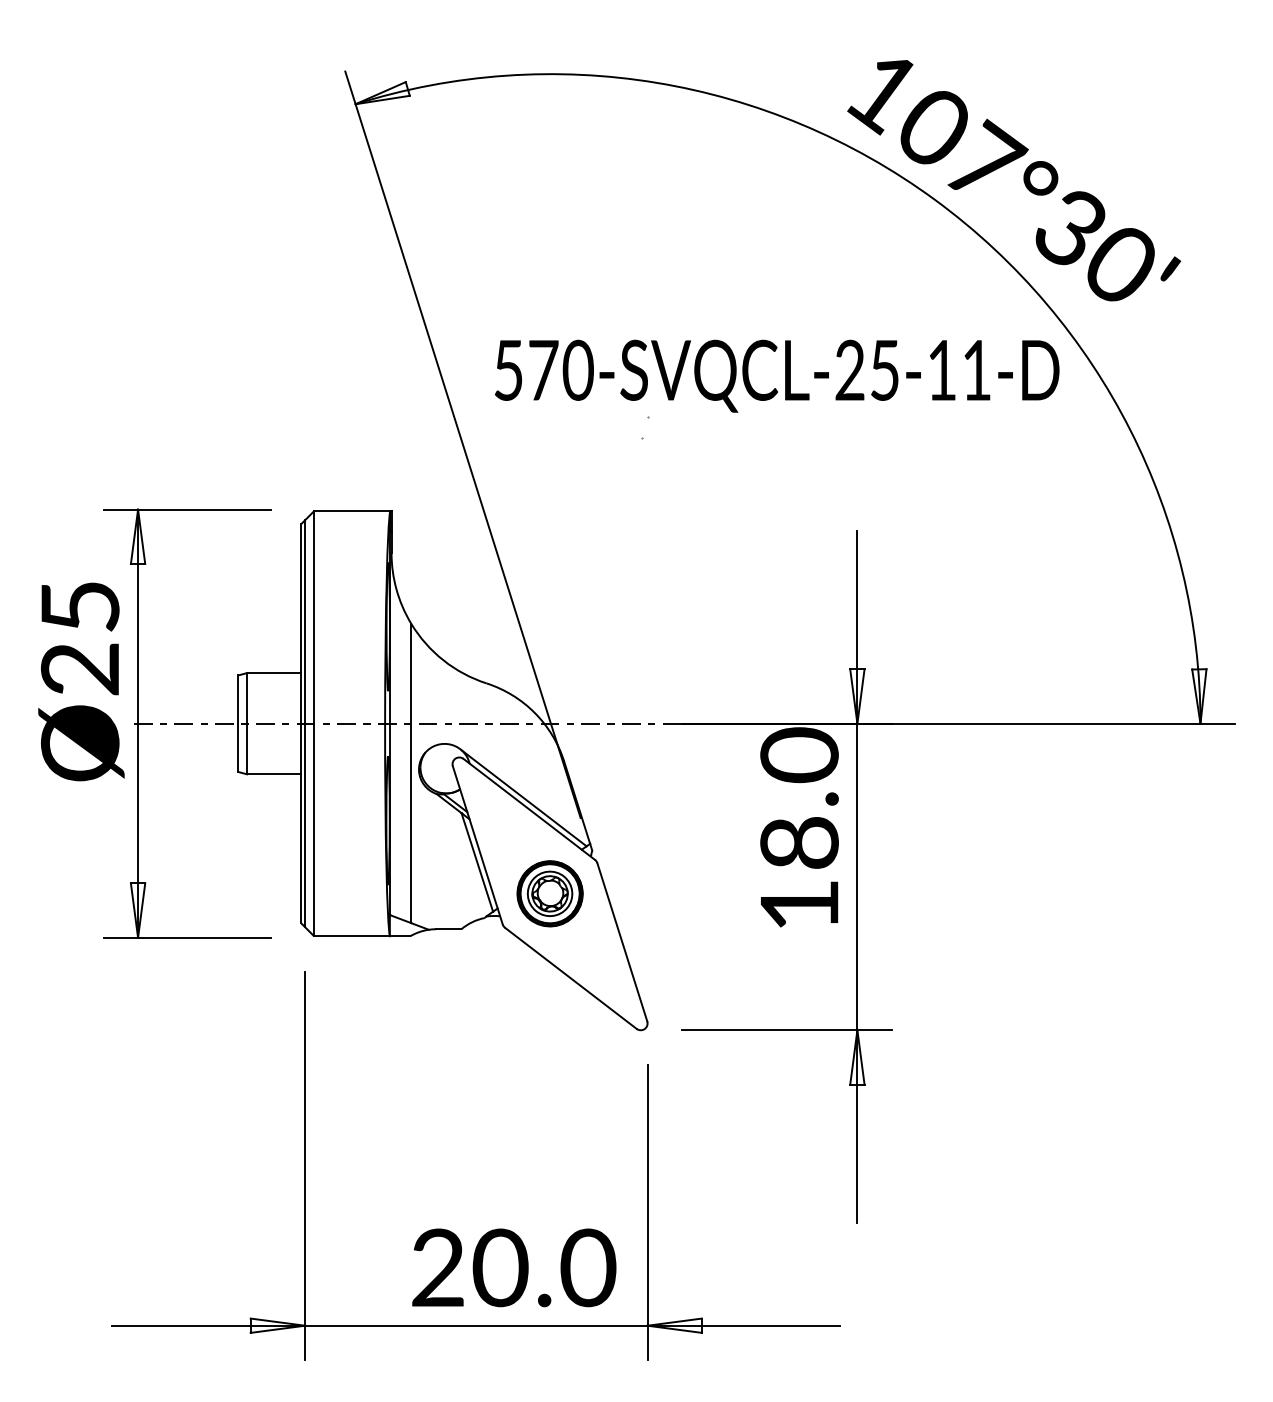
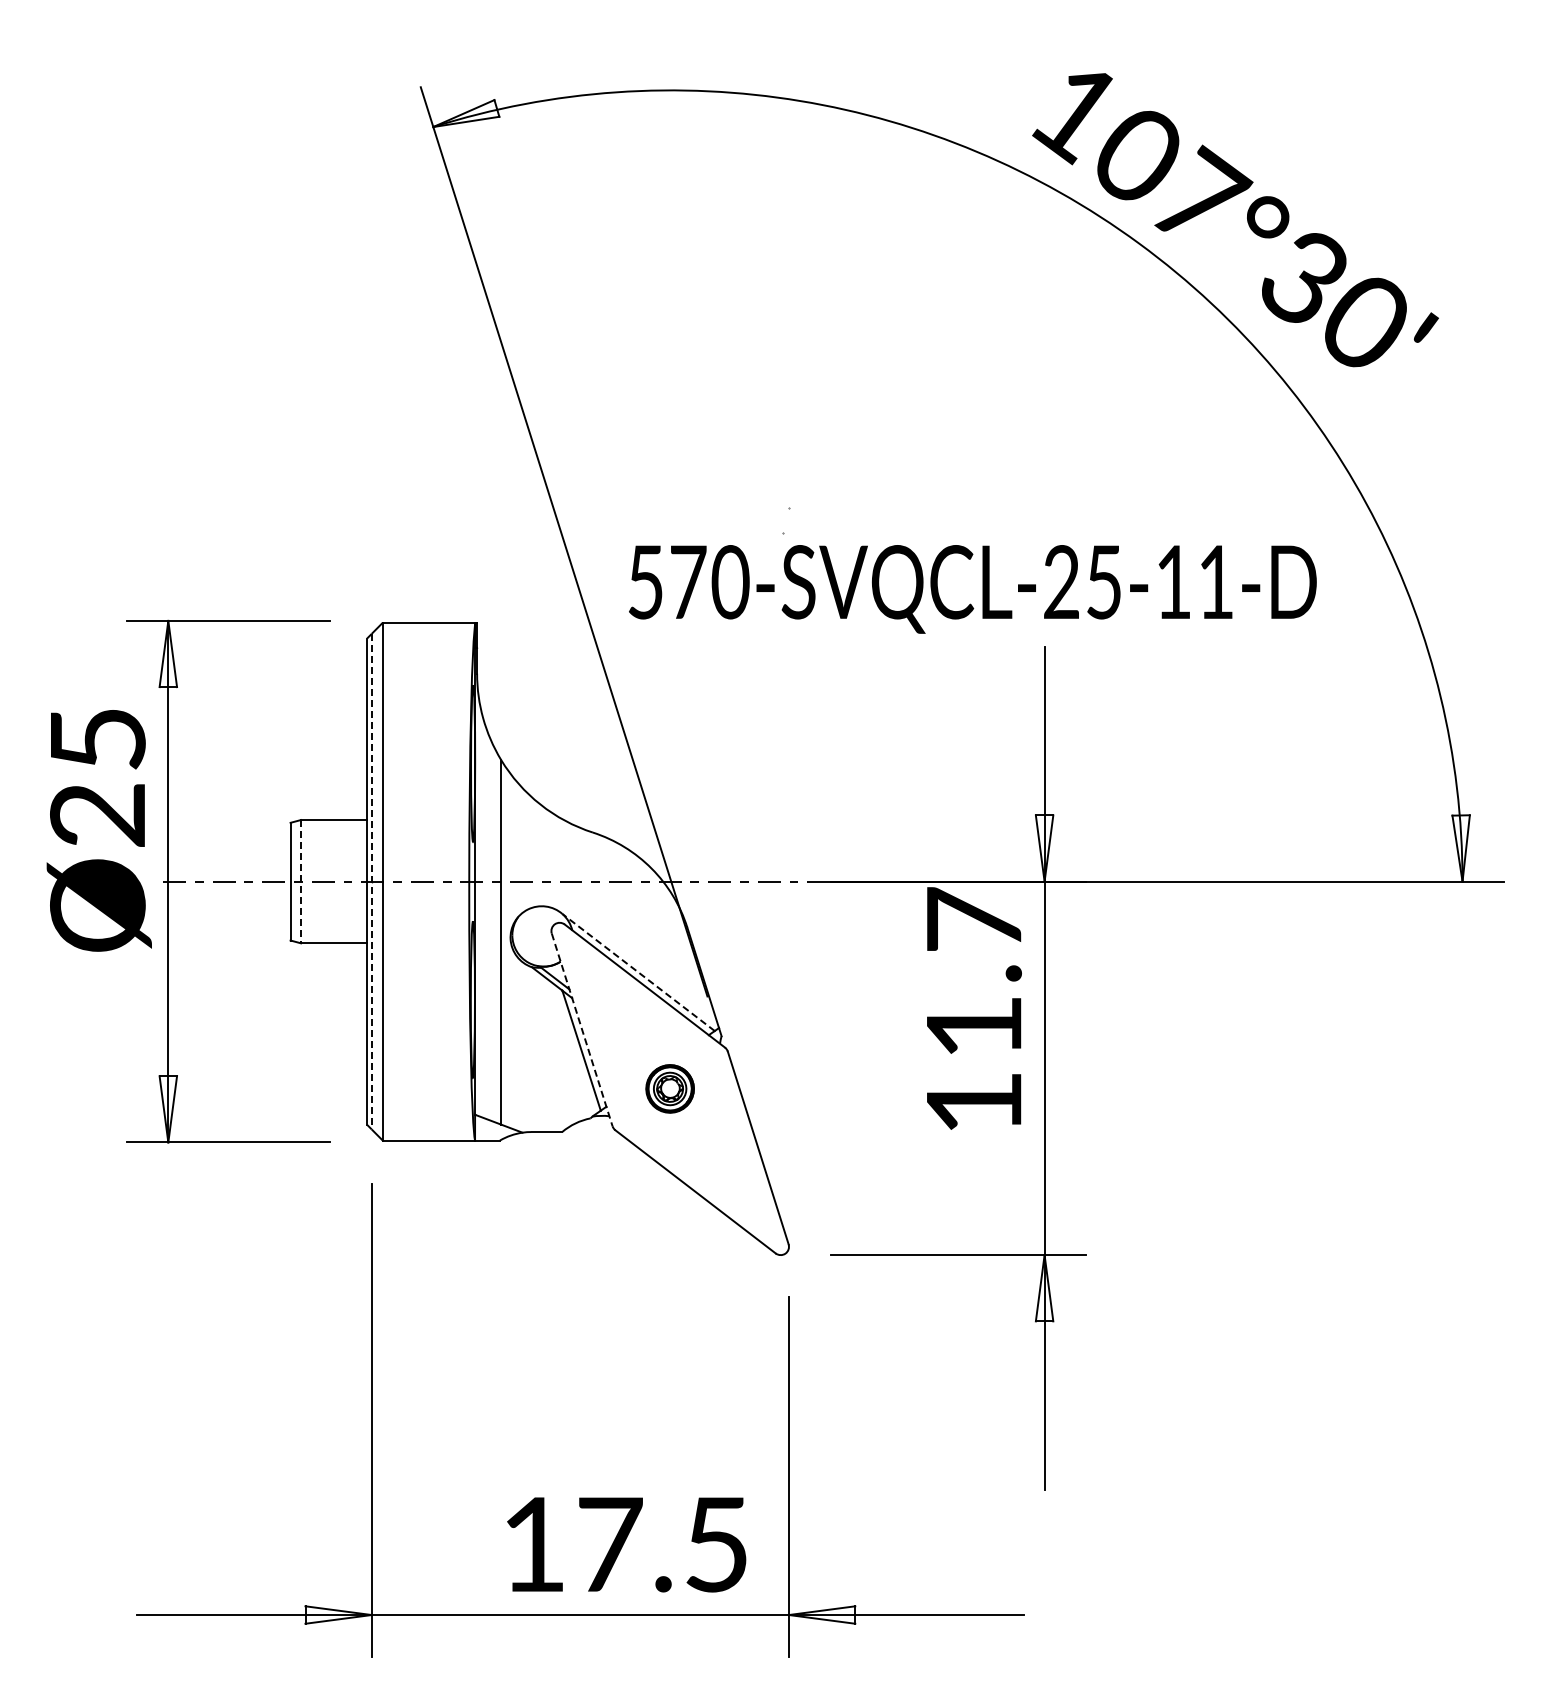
text: (776, 376) -> (972, 589), moved
line: (247, 723) -> (301, 881), solid -> dashed
line: (304, 723) -> (371, 881), solid -> dashed
line: (524, 798) -> (638, 972), solid -> dashed
text: (799, 798) -> (974, 972), 18.0 -> 11.7
line: (478, 845) -> (582, 1030), solid -> dashed
part: (549, 893) -> (669, 1088), size x0.6
text: (514, 1267) -> (626, 1544), 20.0 -> 17.5

